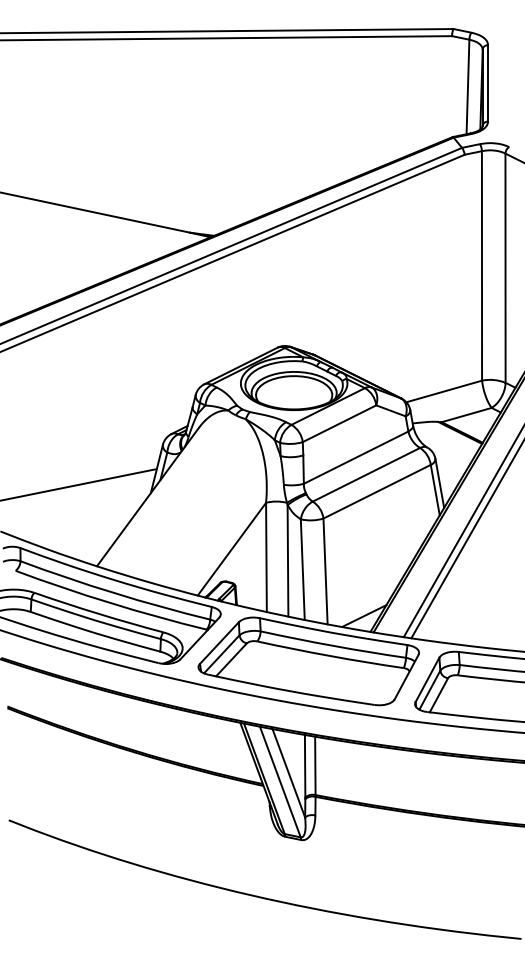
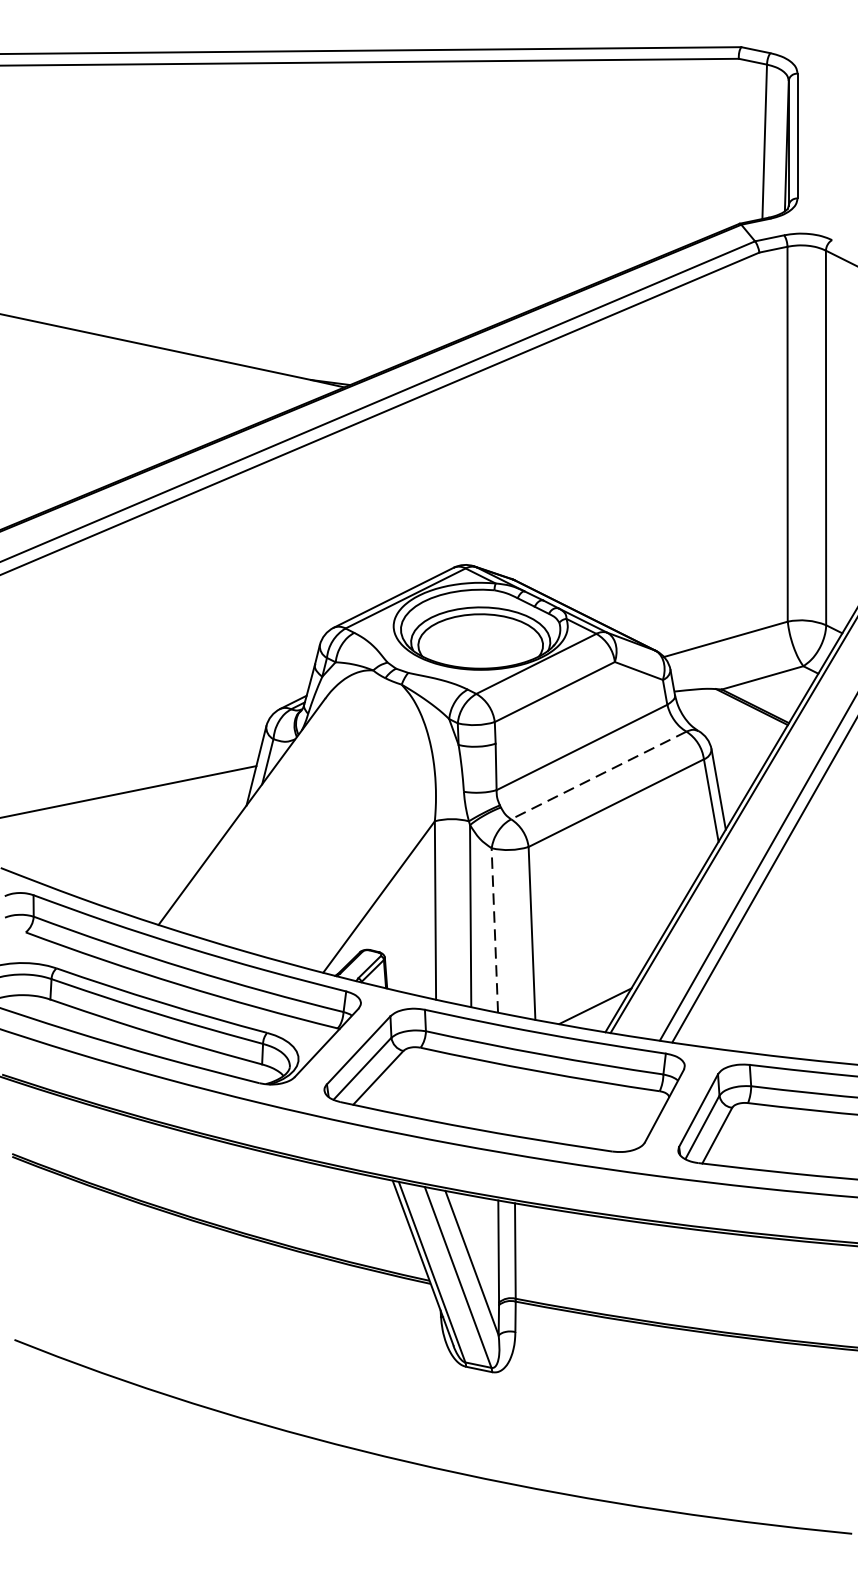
line: (366, 474) -> (598, 774), solid -> dashed
line: (302, 569) -> (494, 930), solid -> dashed

